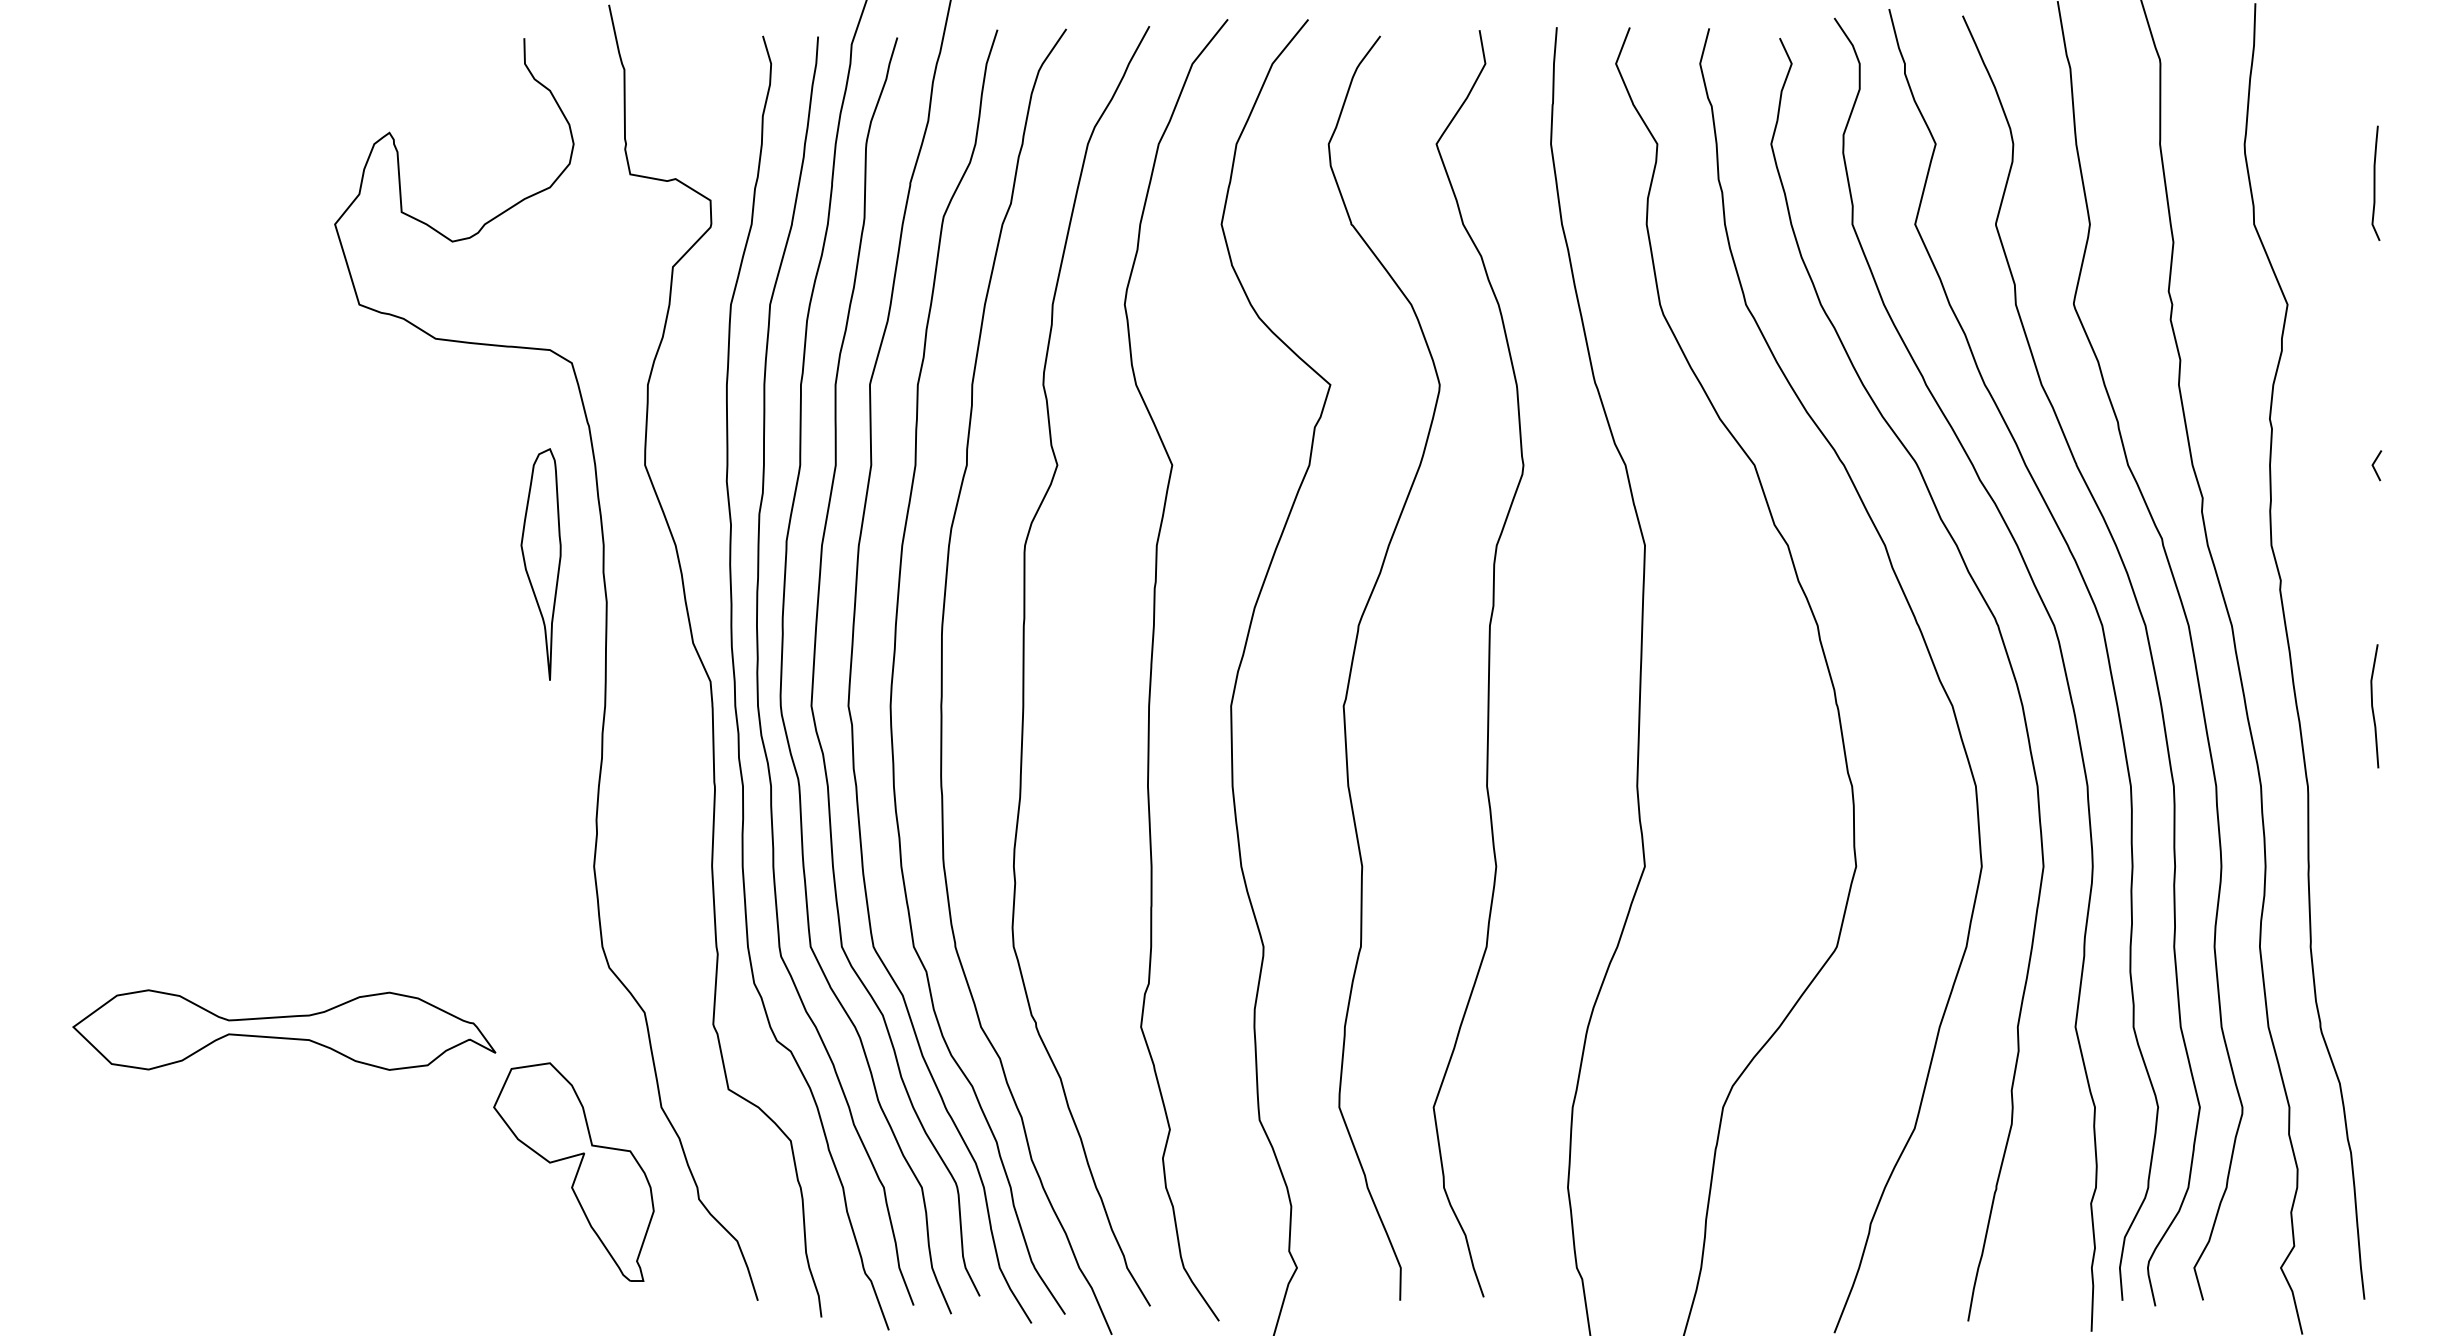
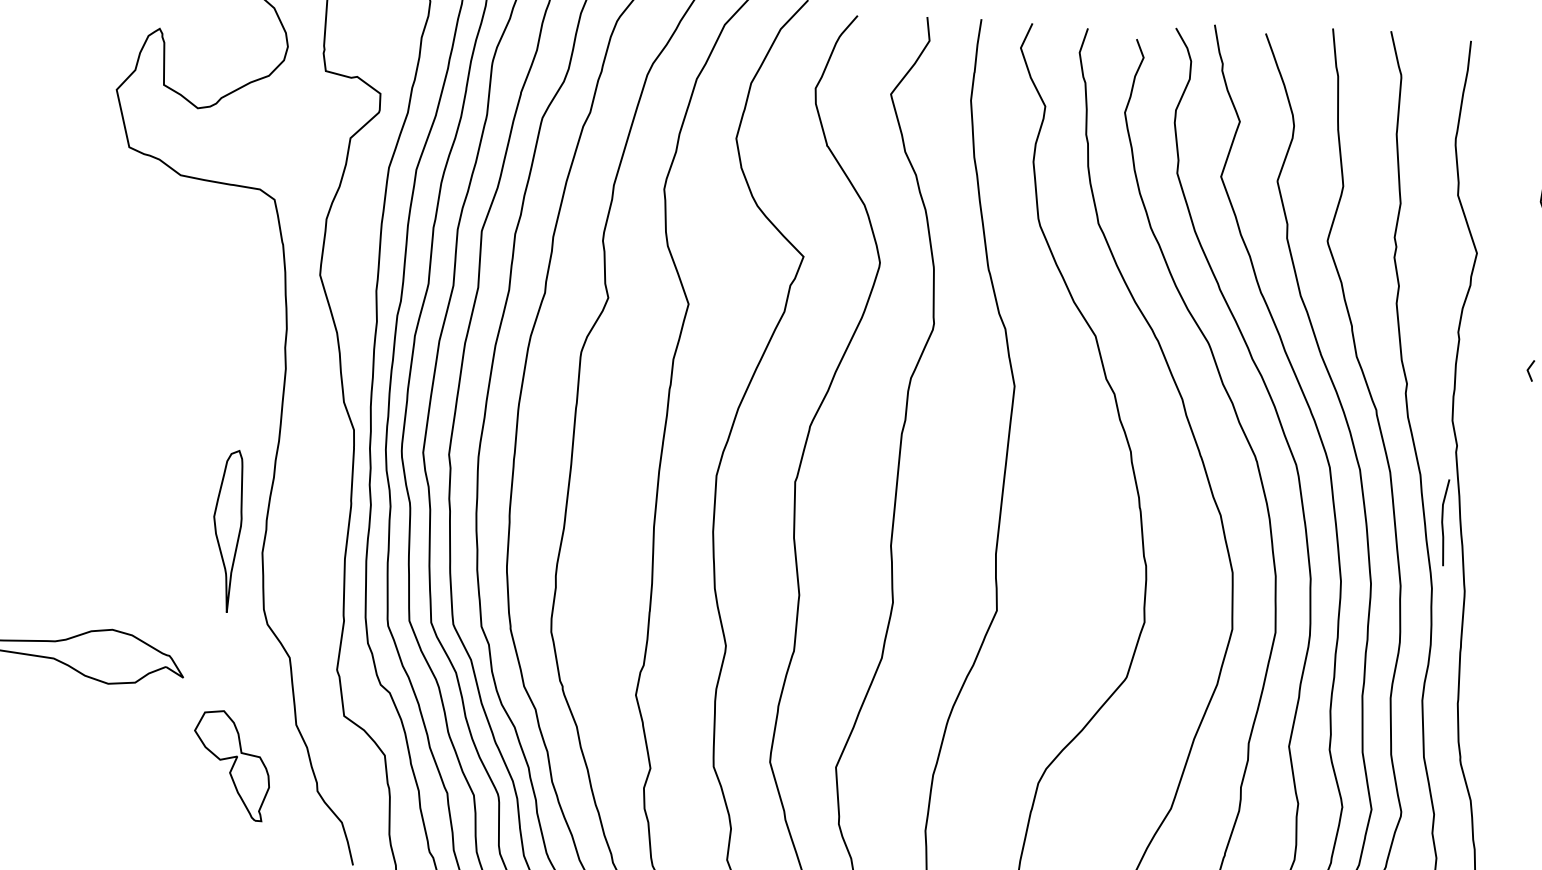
part: (540, 564) -> (226, 531), moved
line: (2373, 706) -> (1443, 522), moved
part: (573, 1171) -> (231, 764), size x0.7

